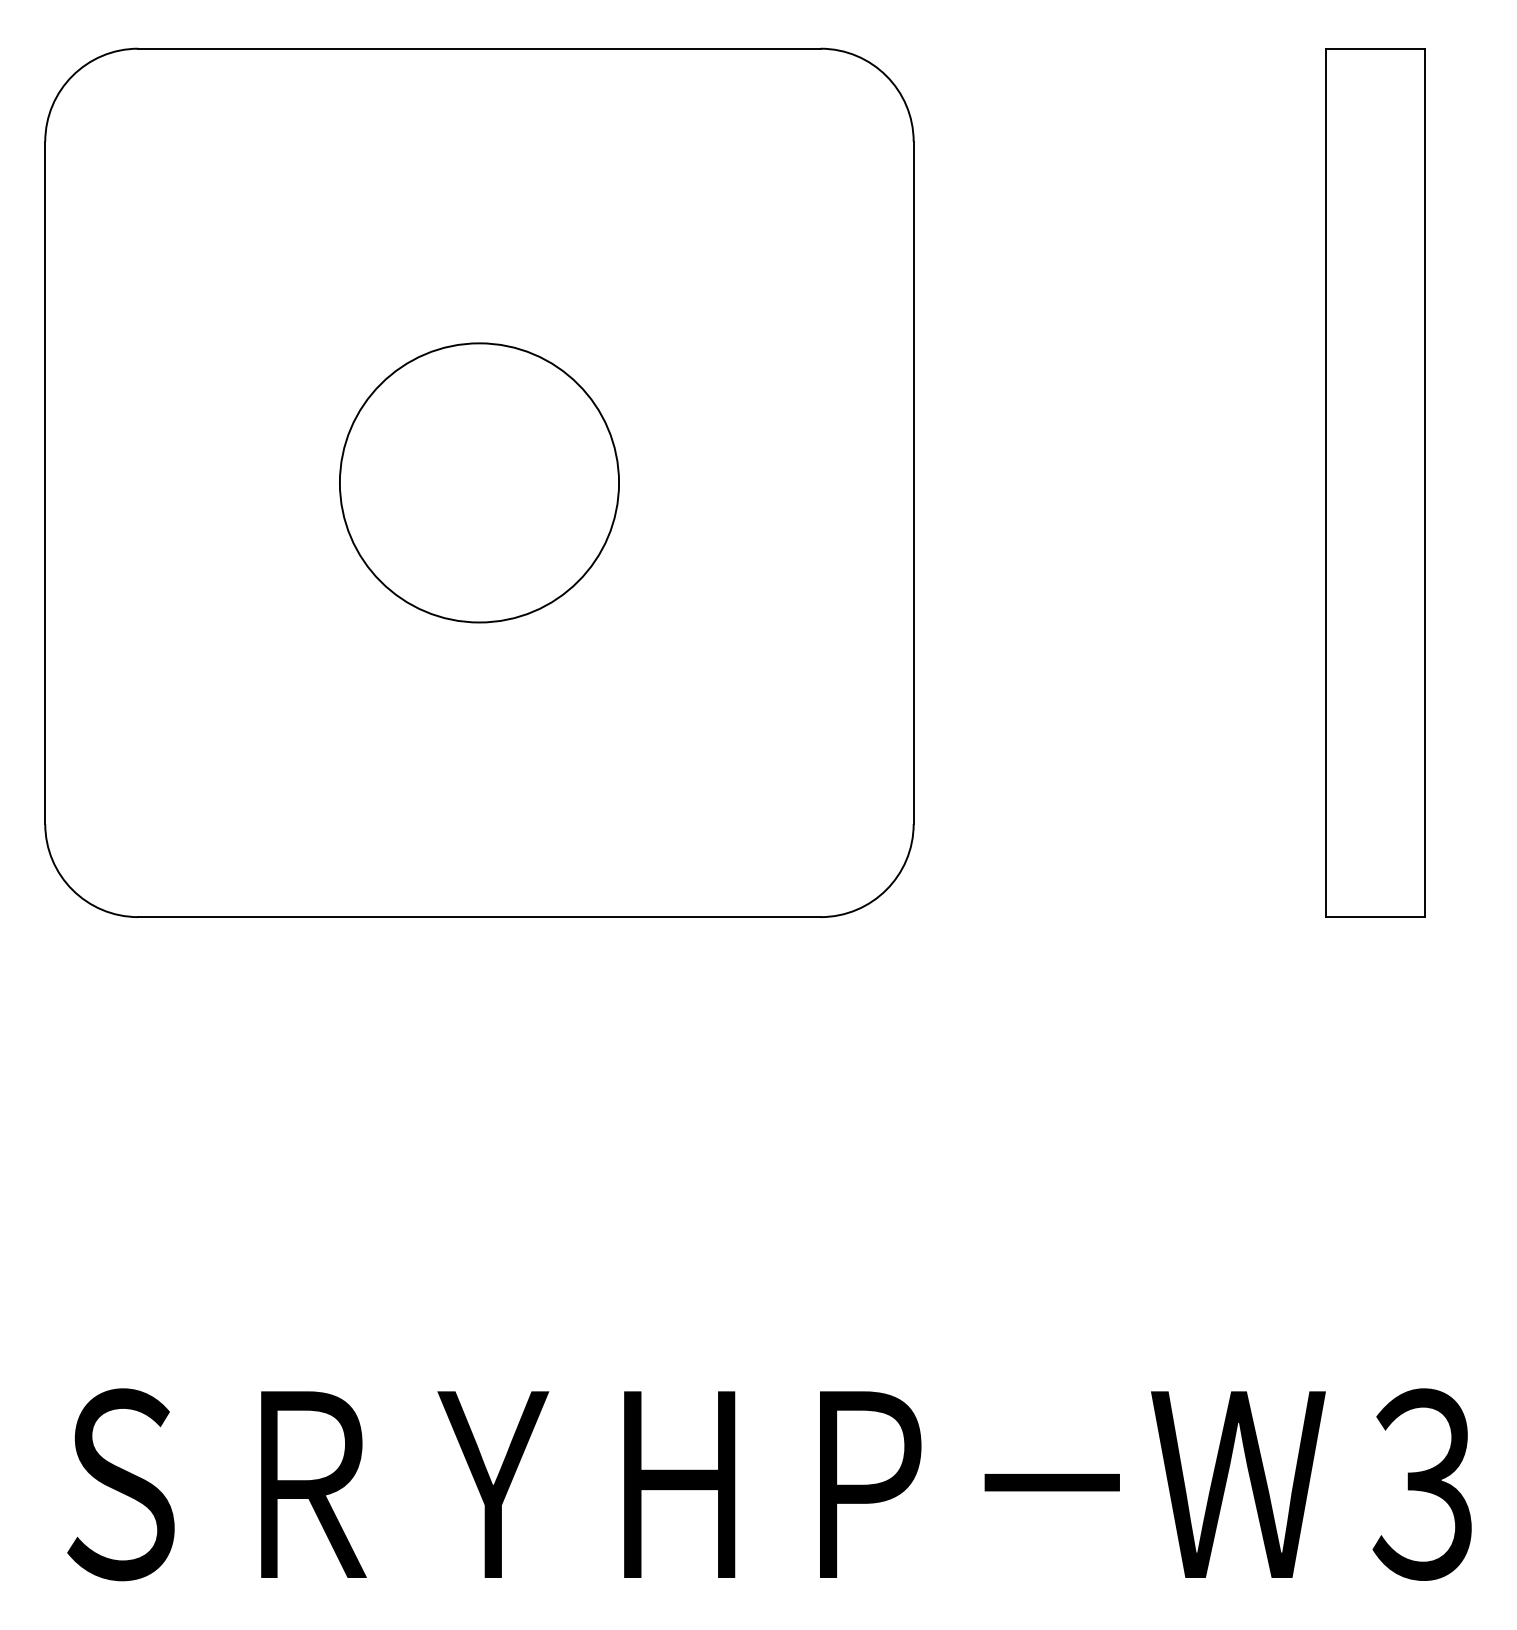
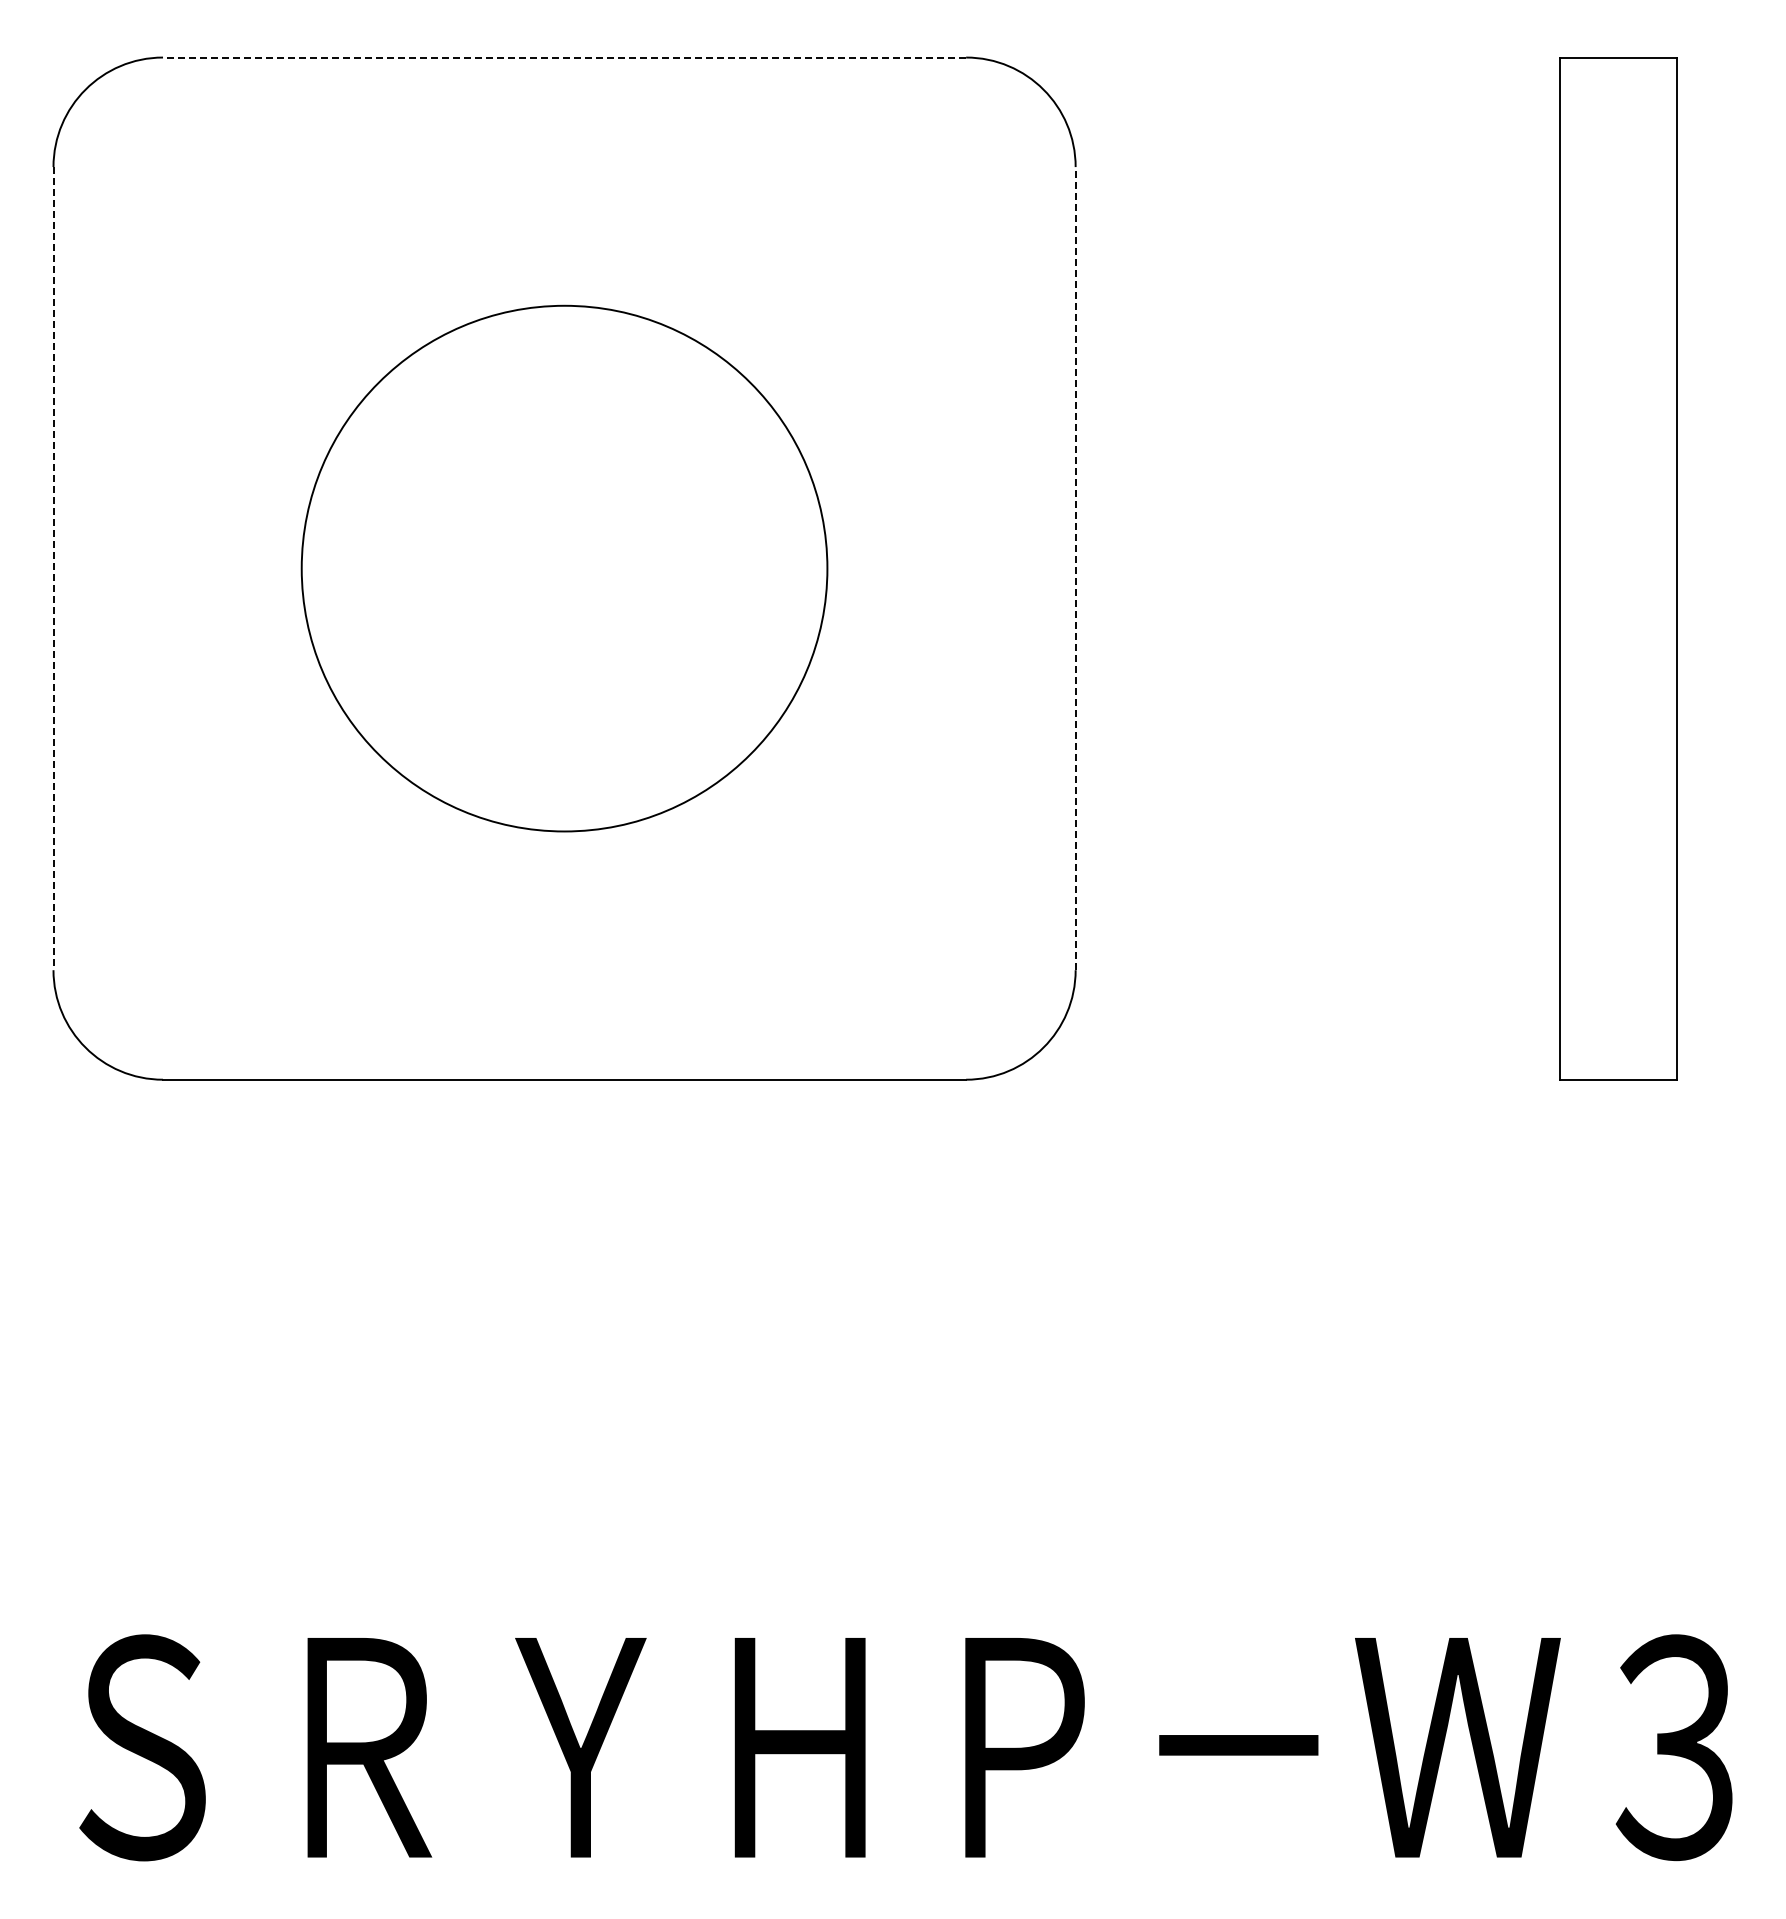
line: (479, 48) -> (564, 57), solid -> dashed
line: (45, 482) -> (53, 568), solid -> dashed
circle: (479, 482) -> (564, 568), size x1.6
line: (913, 482) -> (1075, 568), solid -> dashed

